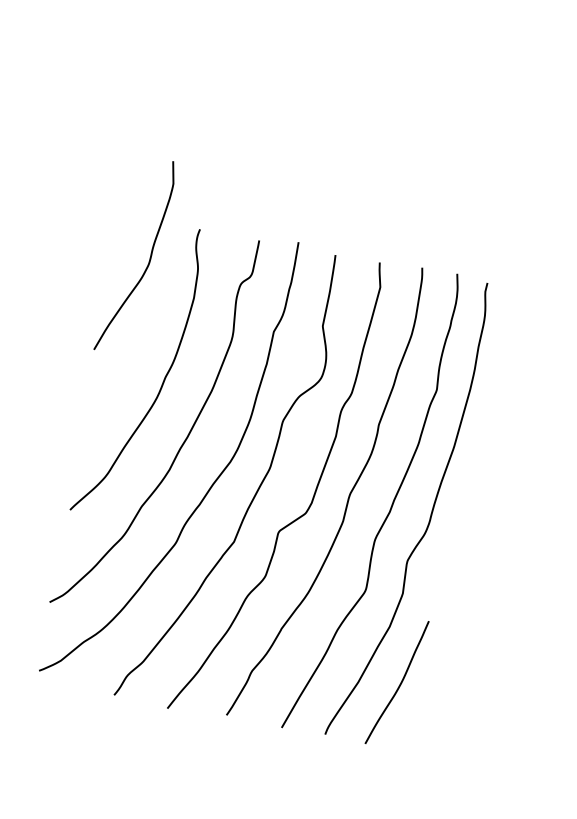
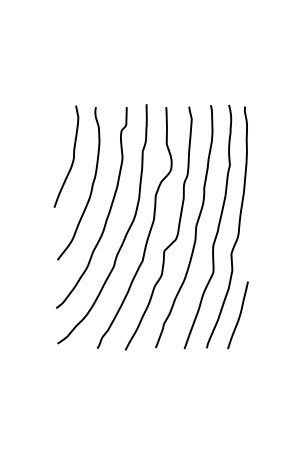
curve: (146, 261) -> (72, 158), moved

